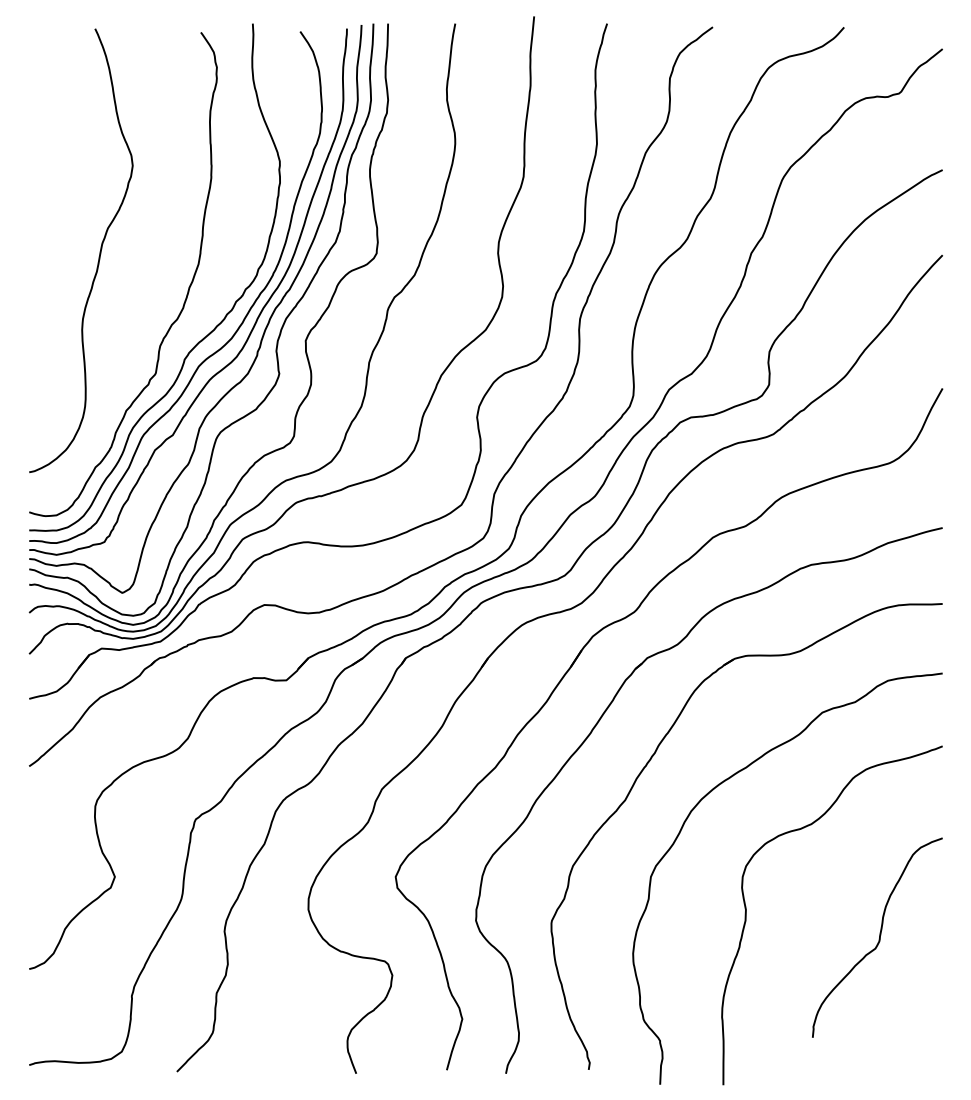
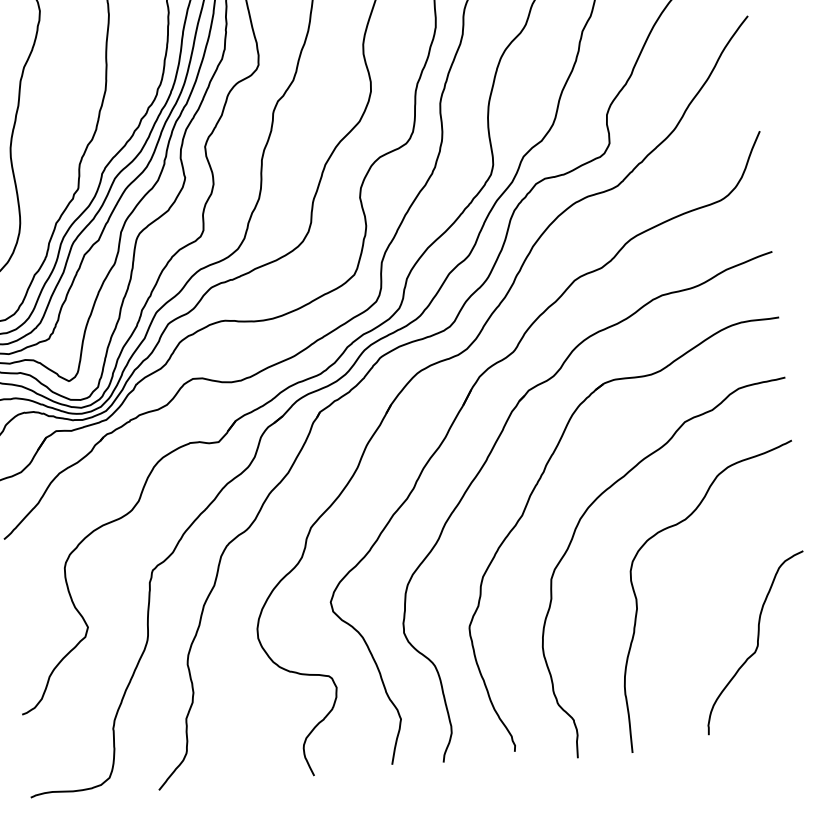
curve: (879, 937) -> (757, 642), moved

